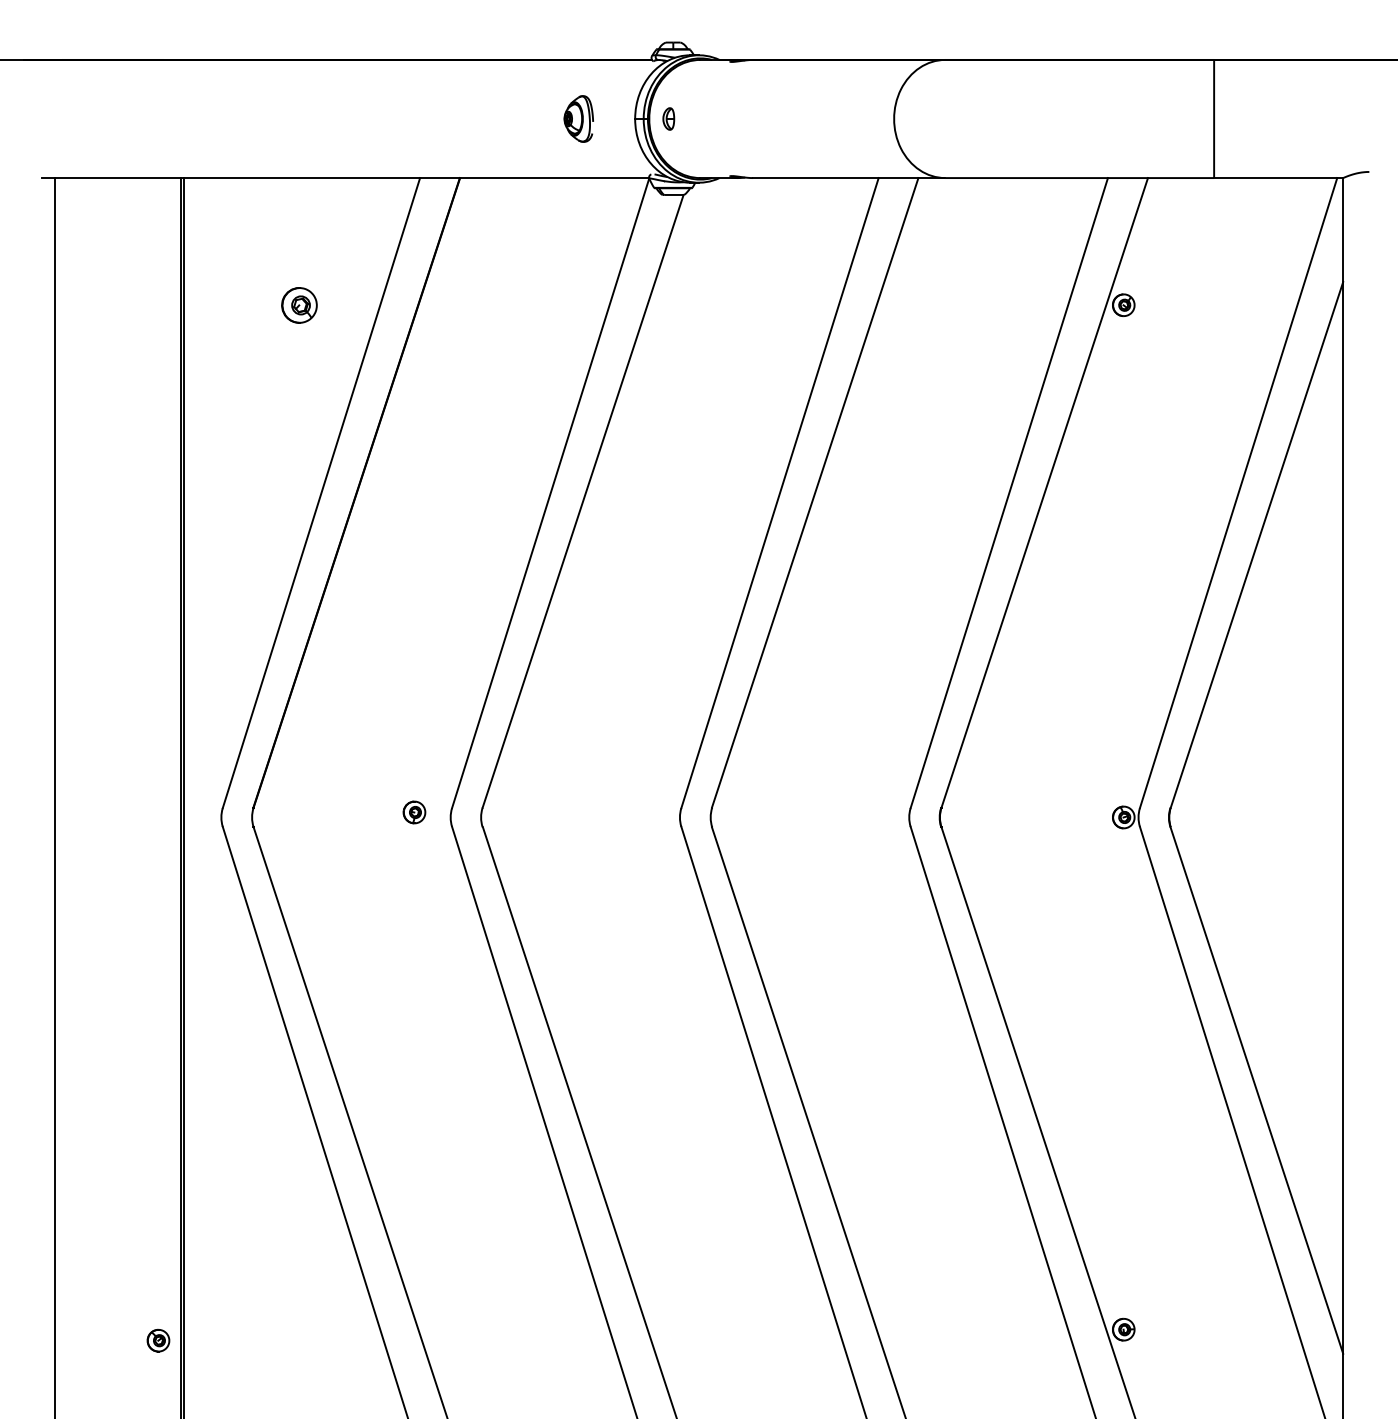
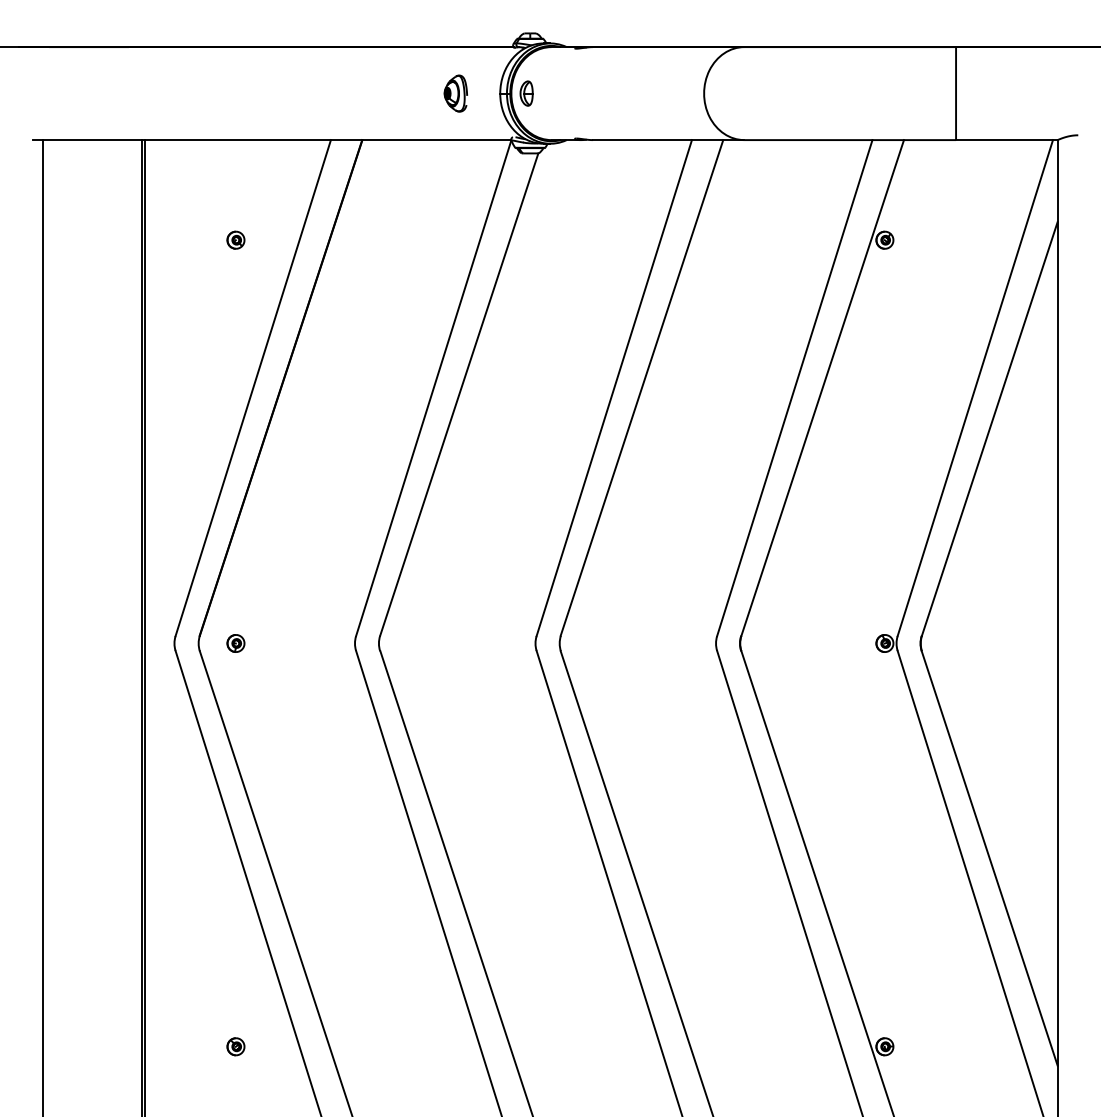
part: (668, 118) -> (526, 93), size x1.43
part: (299, 304) -> (235, 239), size x0.62
part: (414, 812) -> (235, 643), moved
part: (158, 1340) -> (235, 1046), moved

